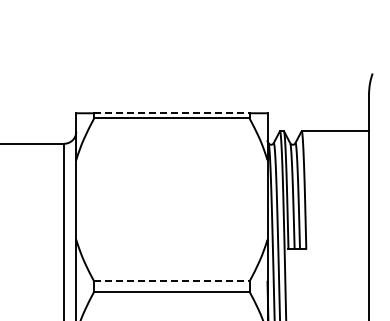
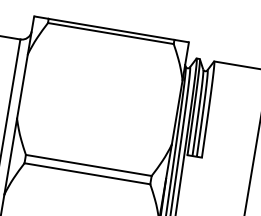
line: (171, 113) -> (111, 29), dashed -> solid
line: (171, 281) -> (88, 165), dashed -> solid

